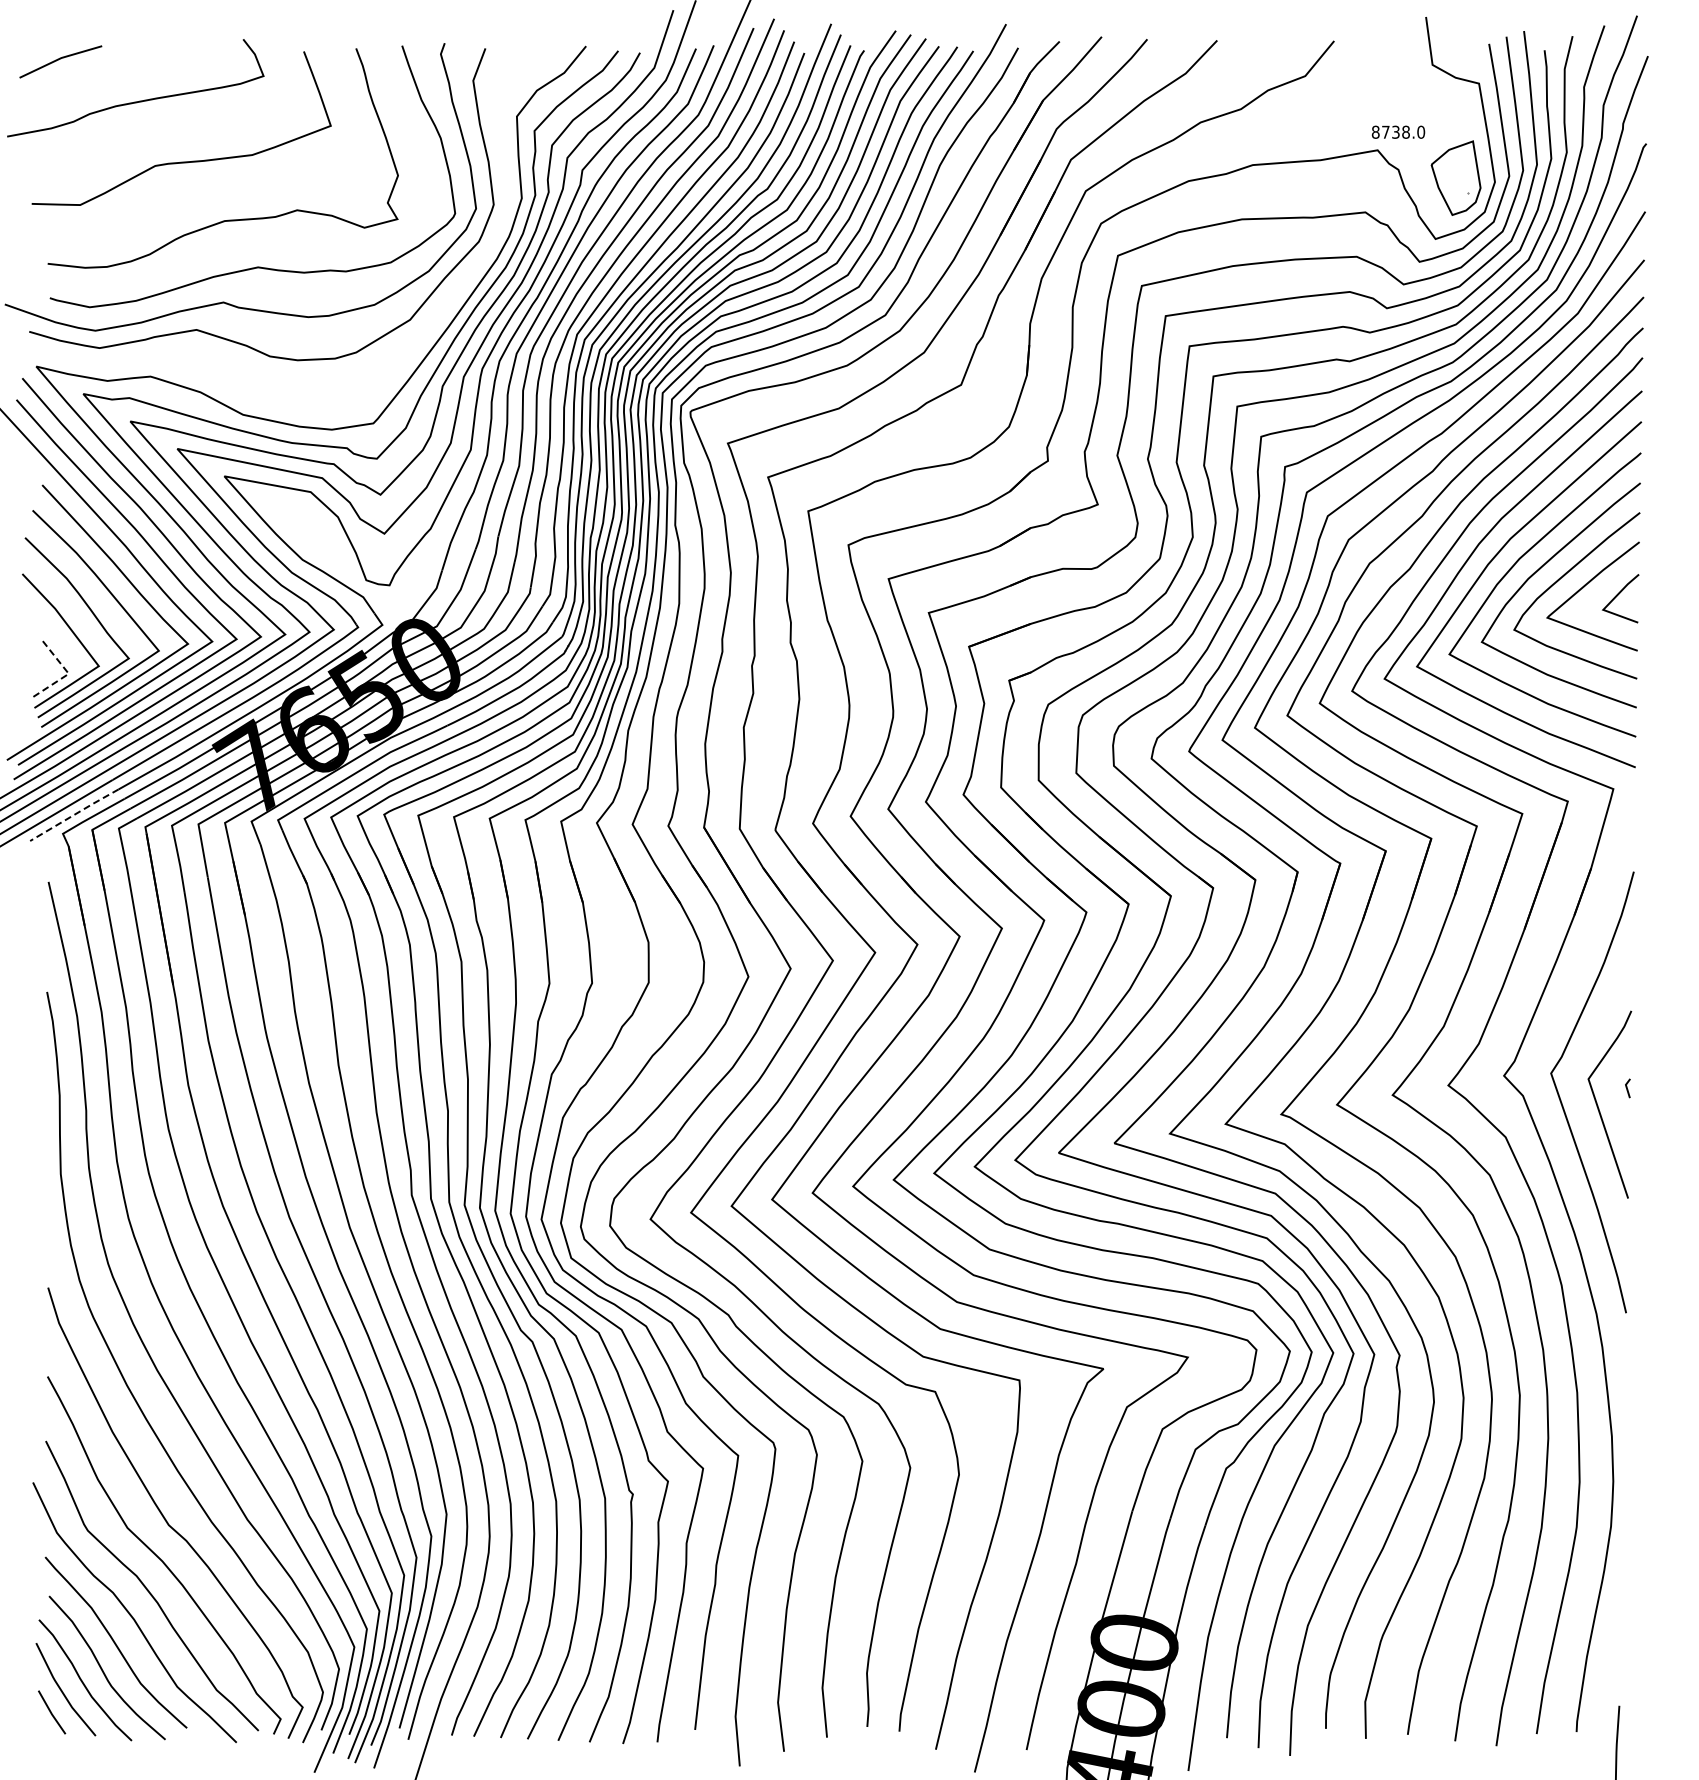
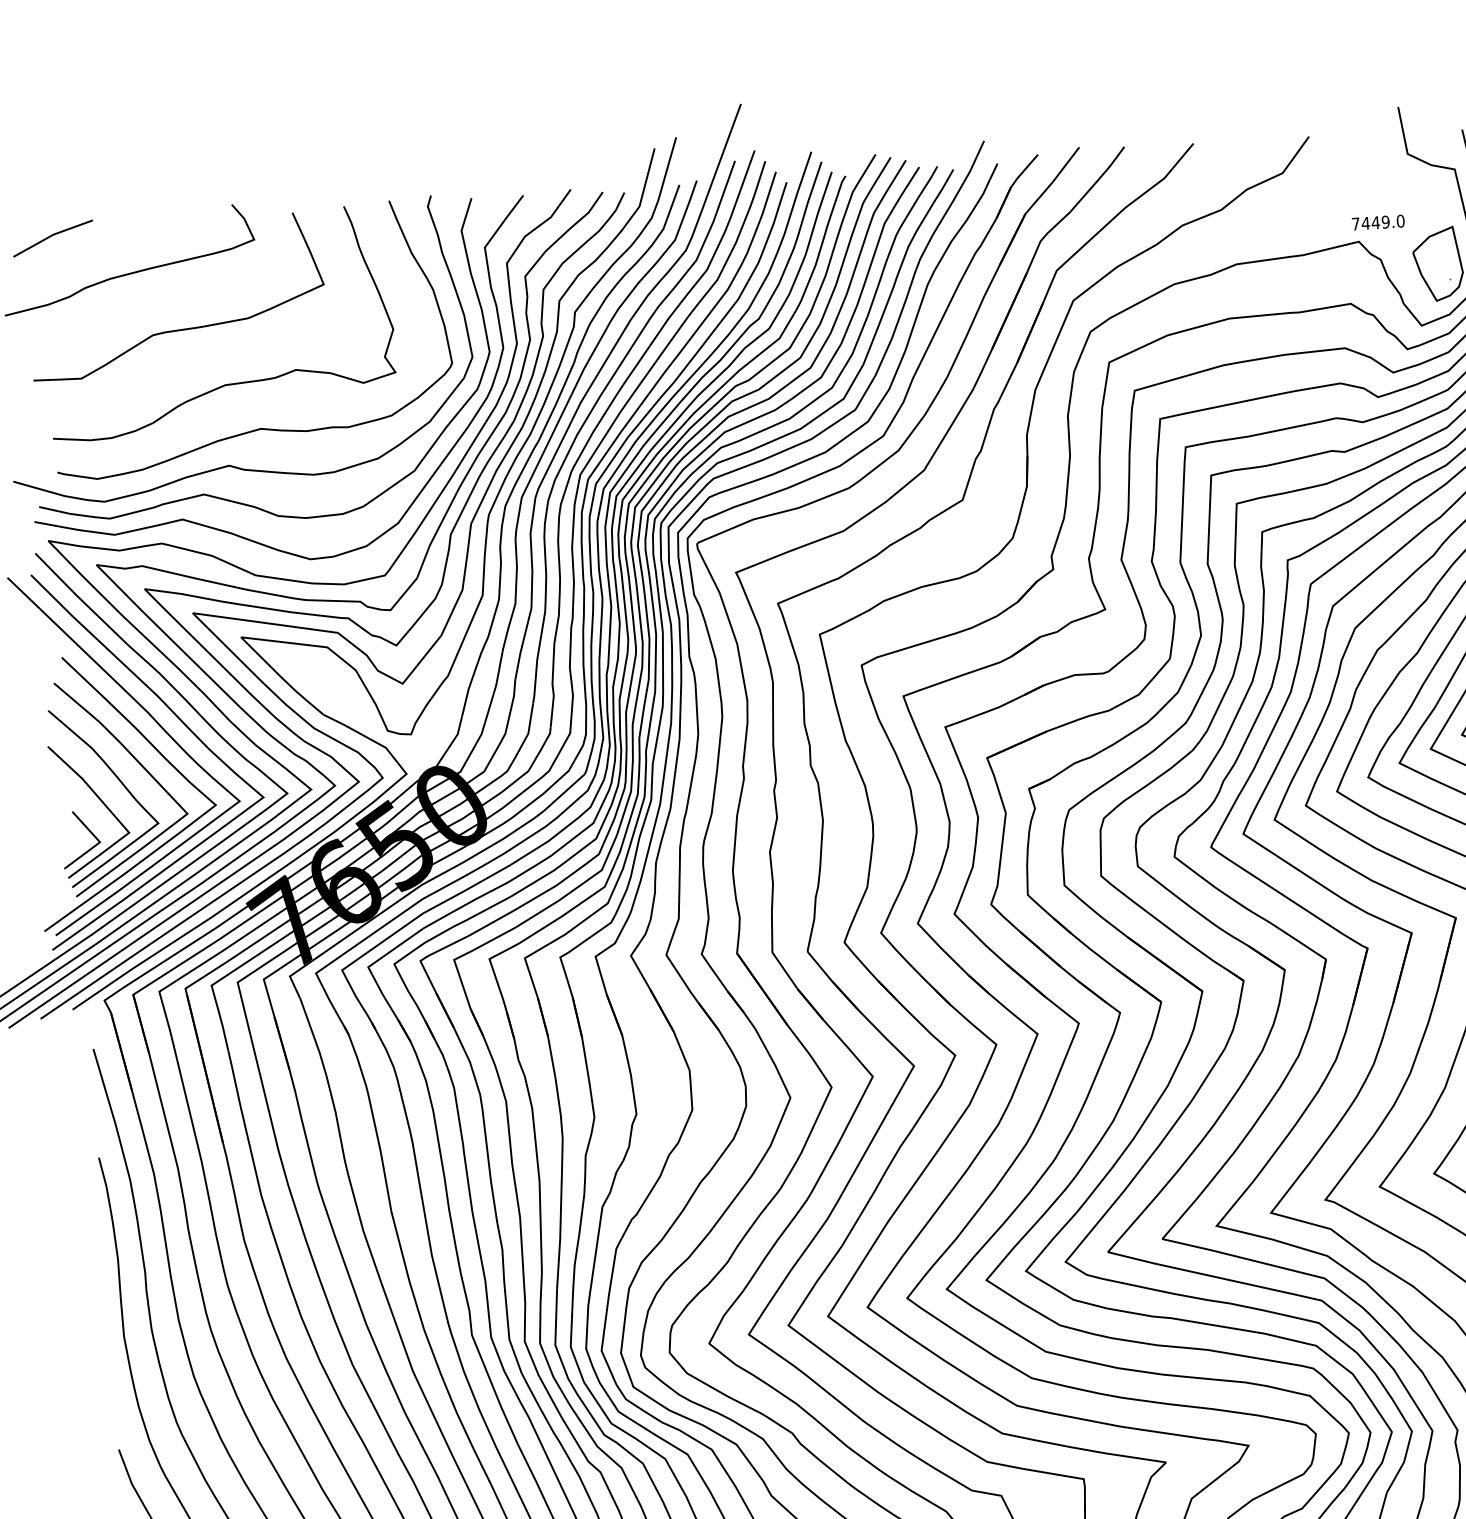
text: (1390, 131) -> (1370, 222), 8738.0 -> 7449.0
curve: (223, 370) -> (233, 532), added
line: (67, 674) -> (98, 842), dashed -> solid
line: (74, 814) -> (114, 980), dashed -> solid

